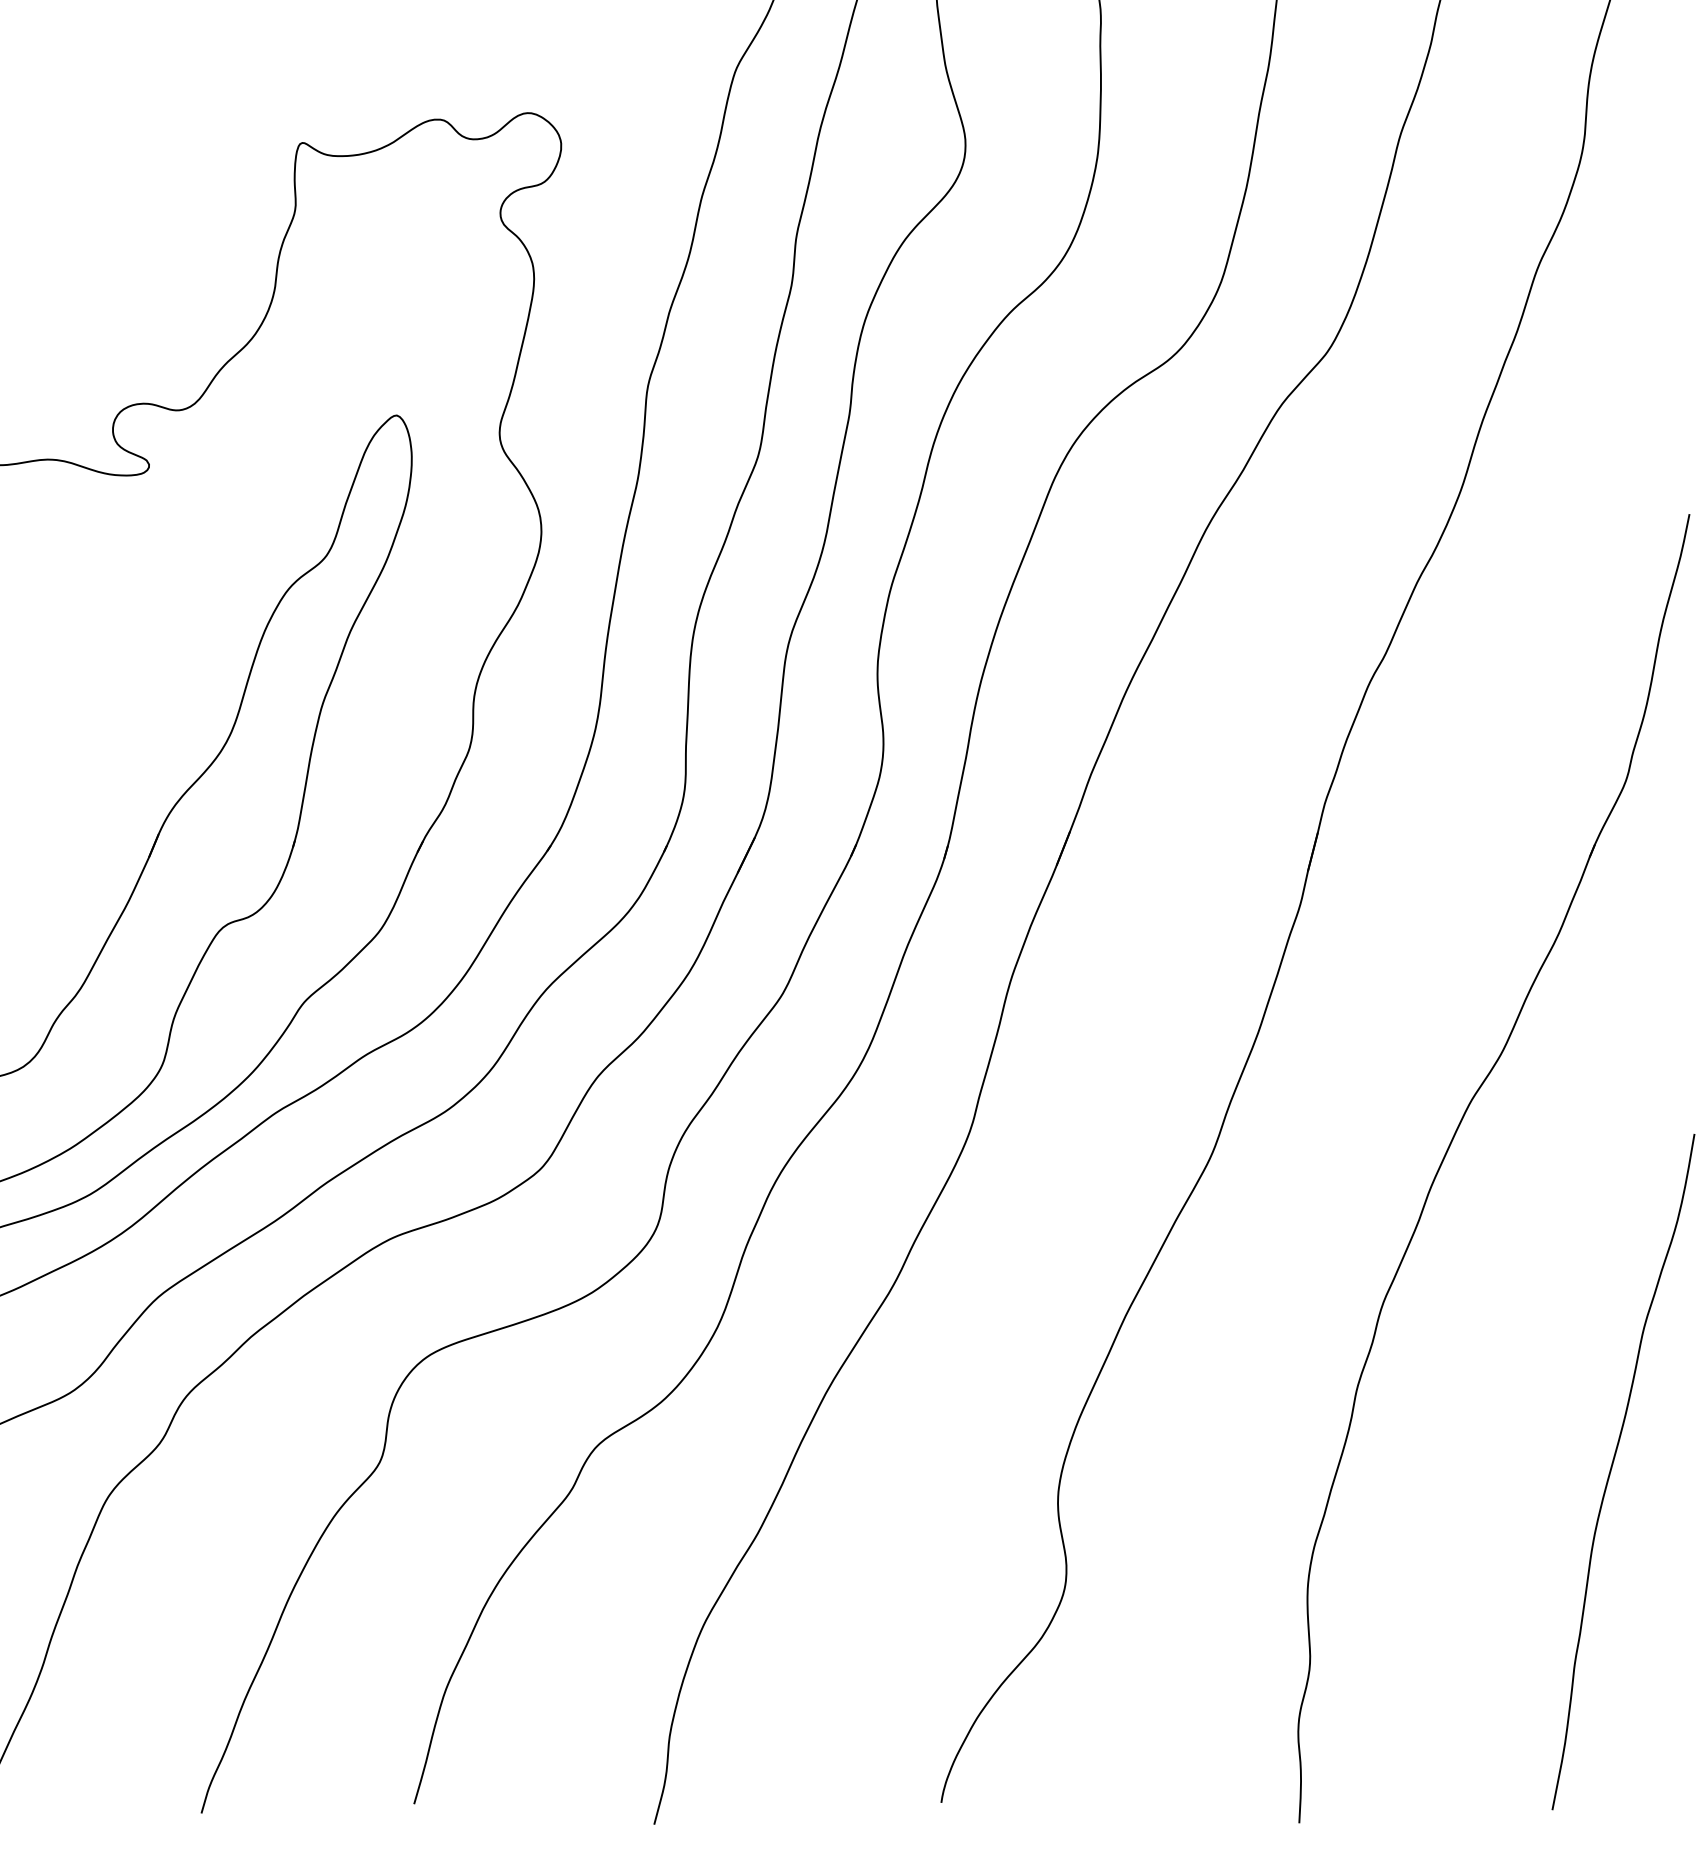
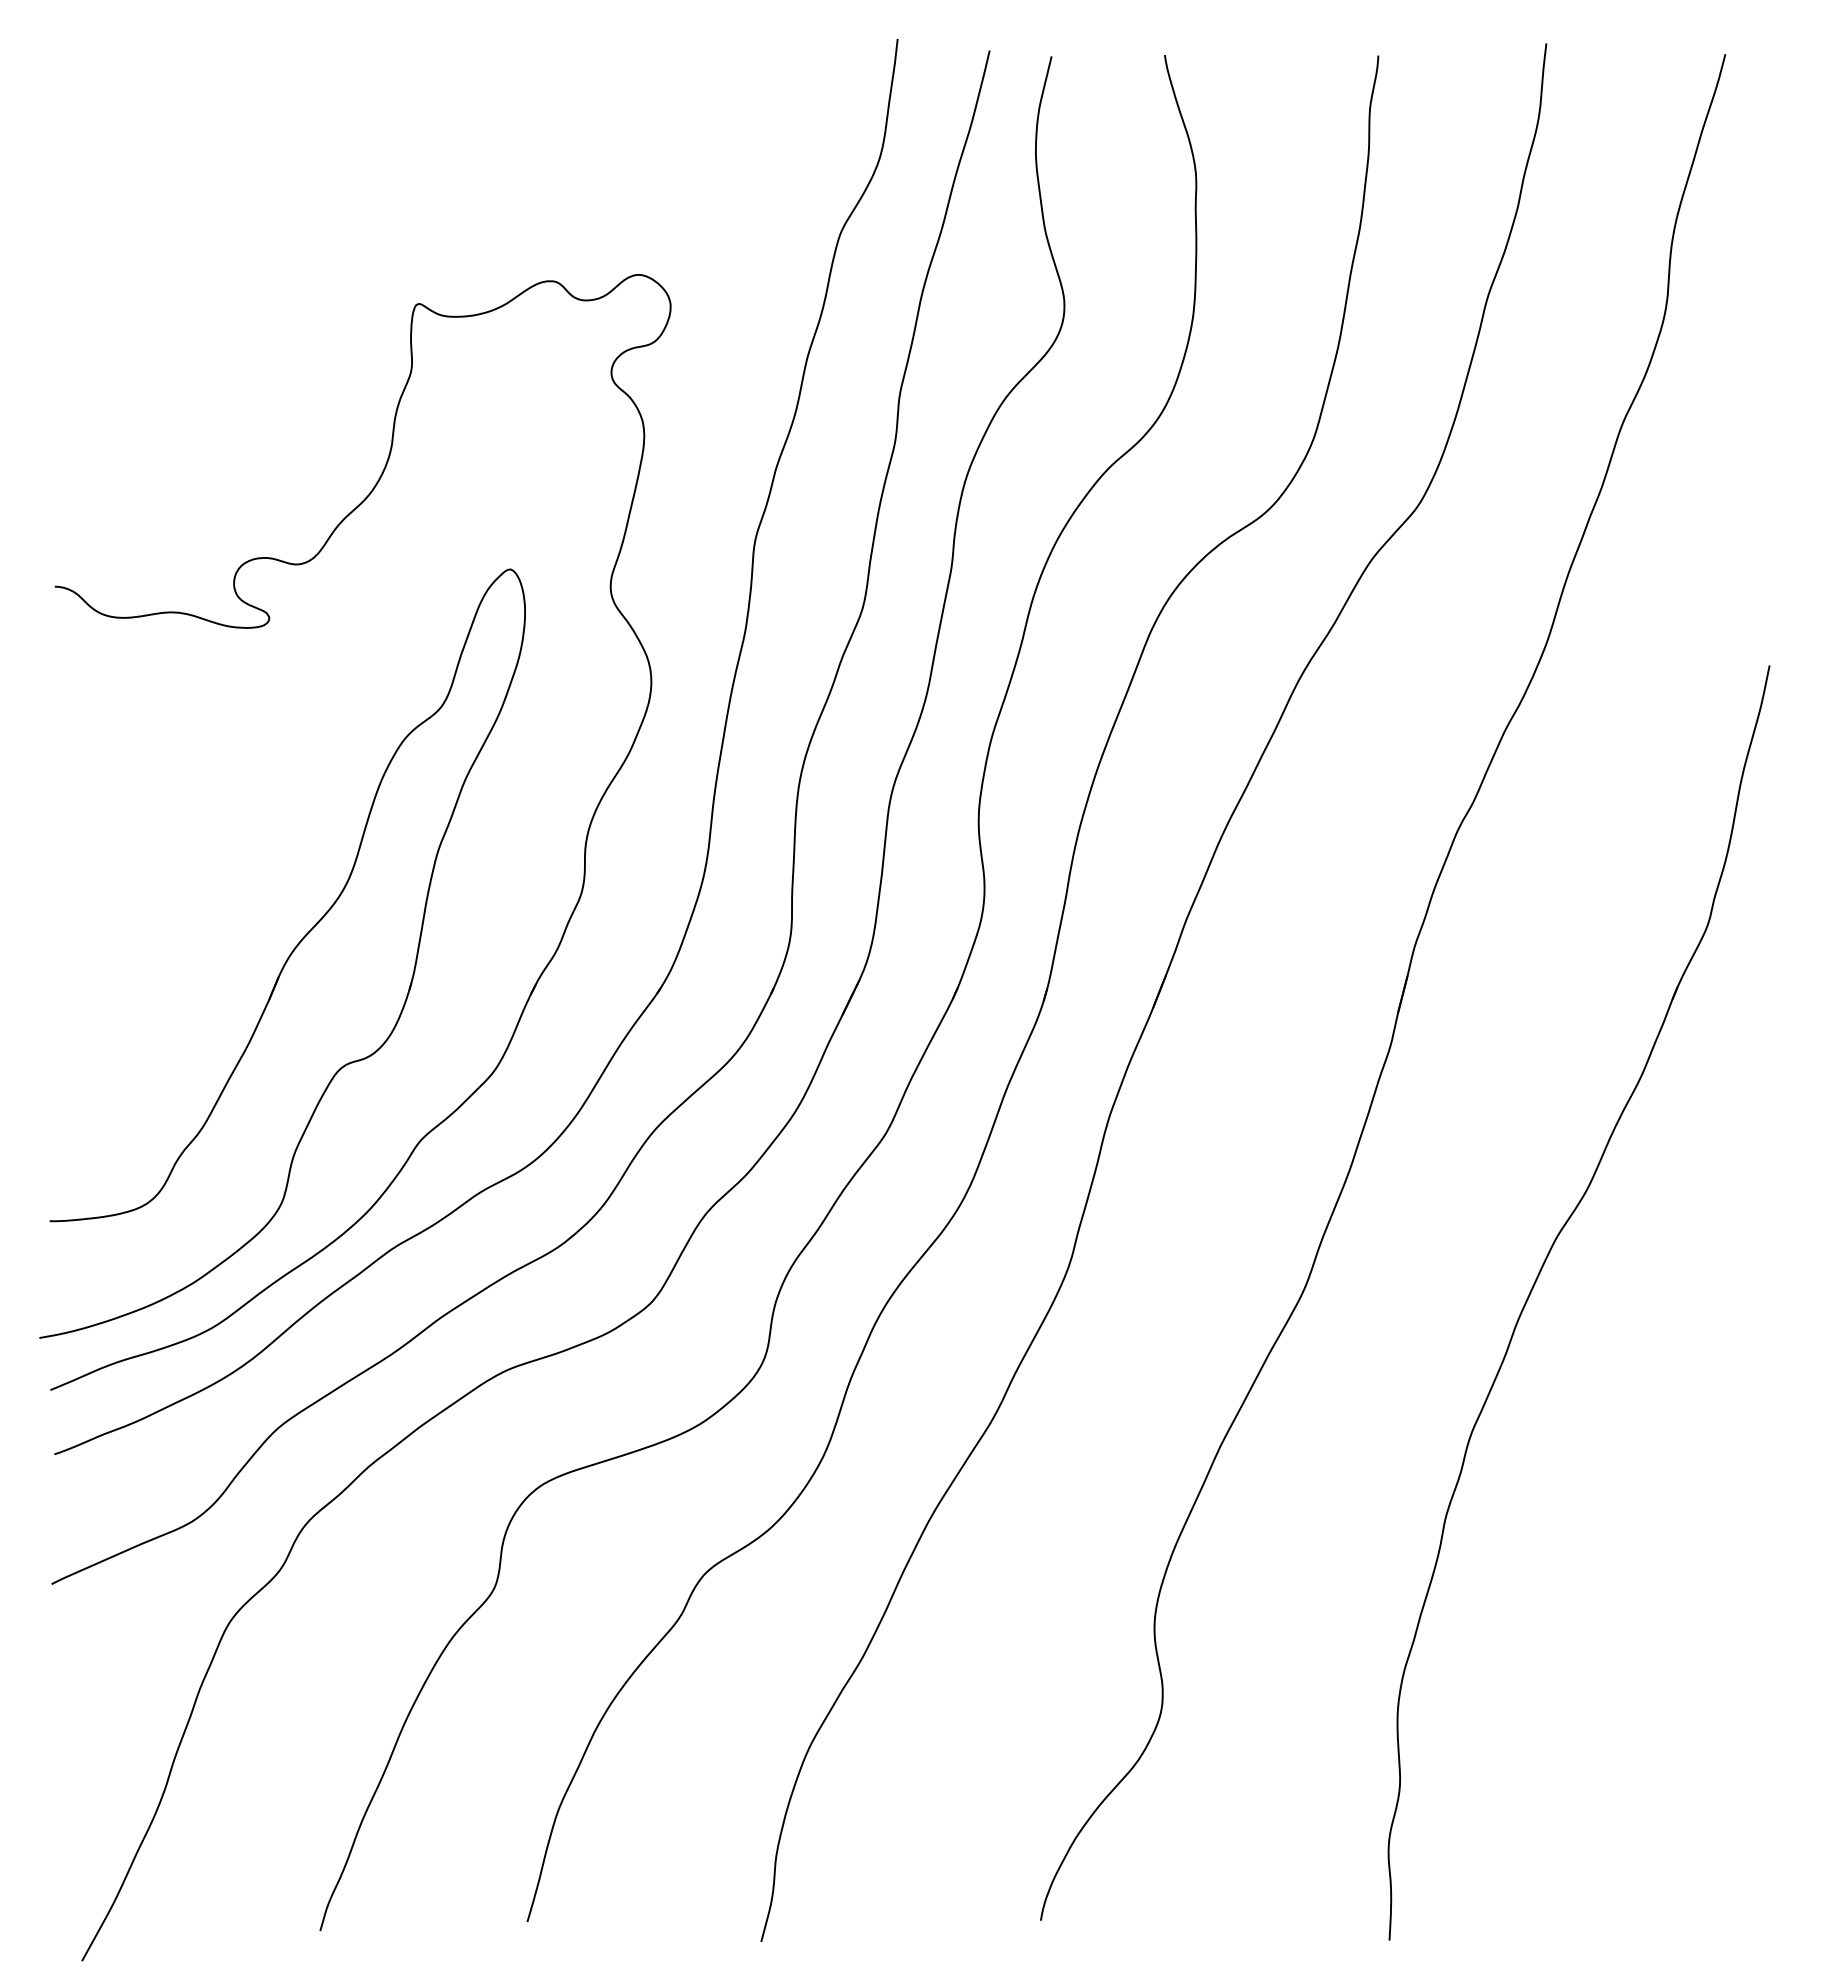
curve: (1612, 1468) -> (1694, 1595), removed

